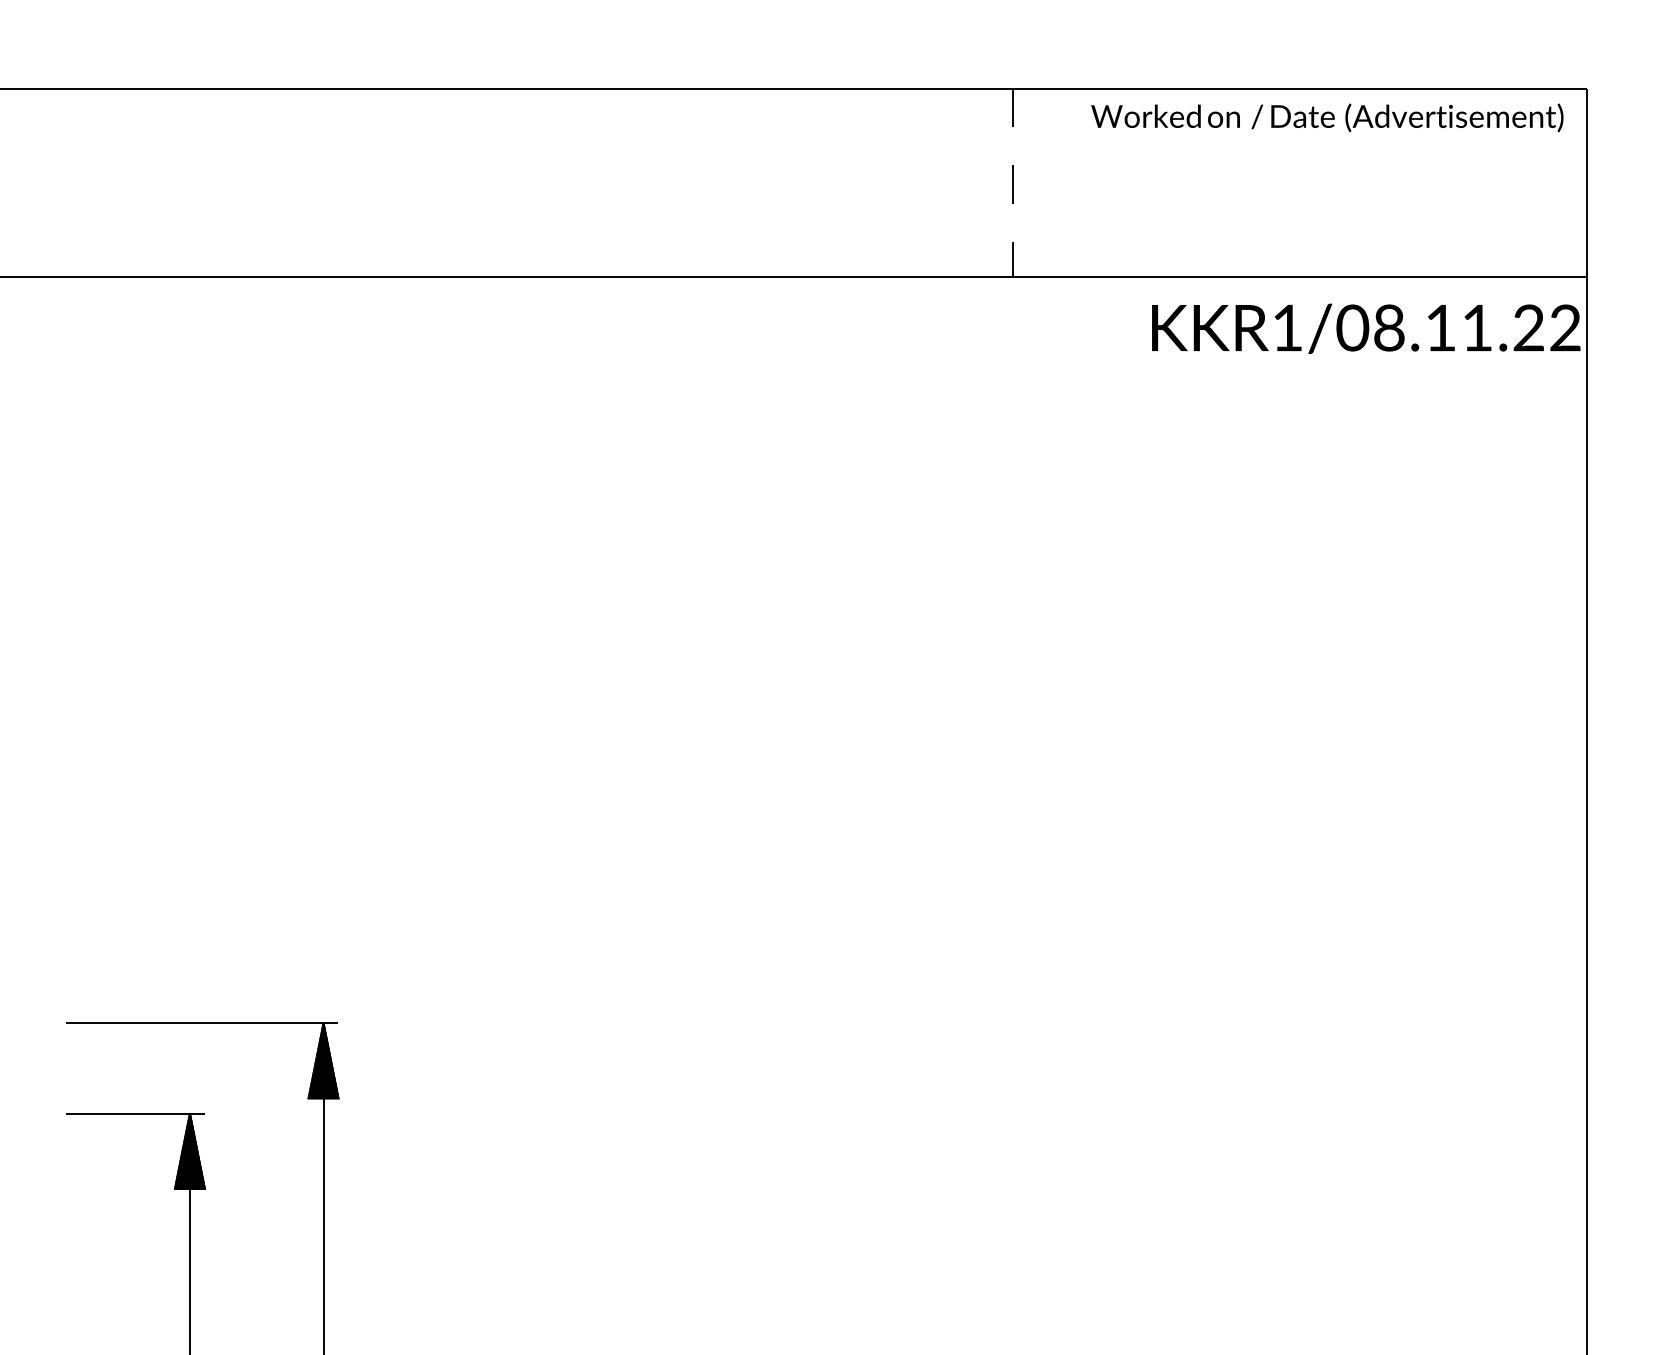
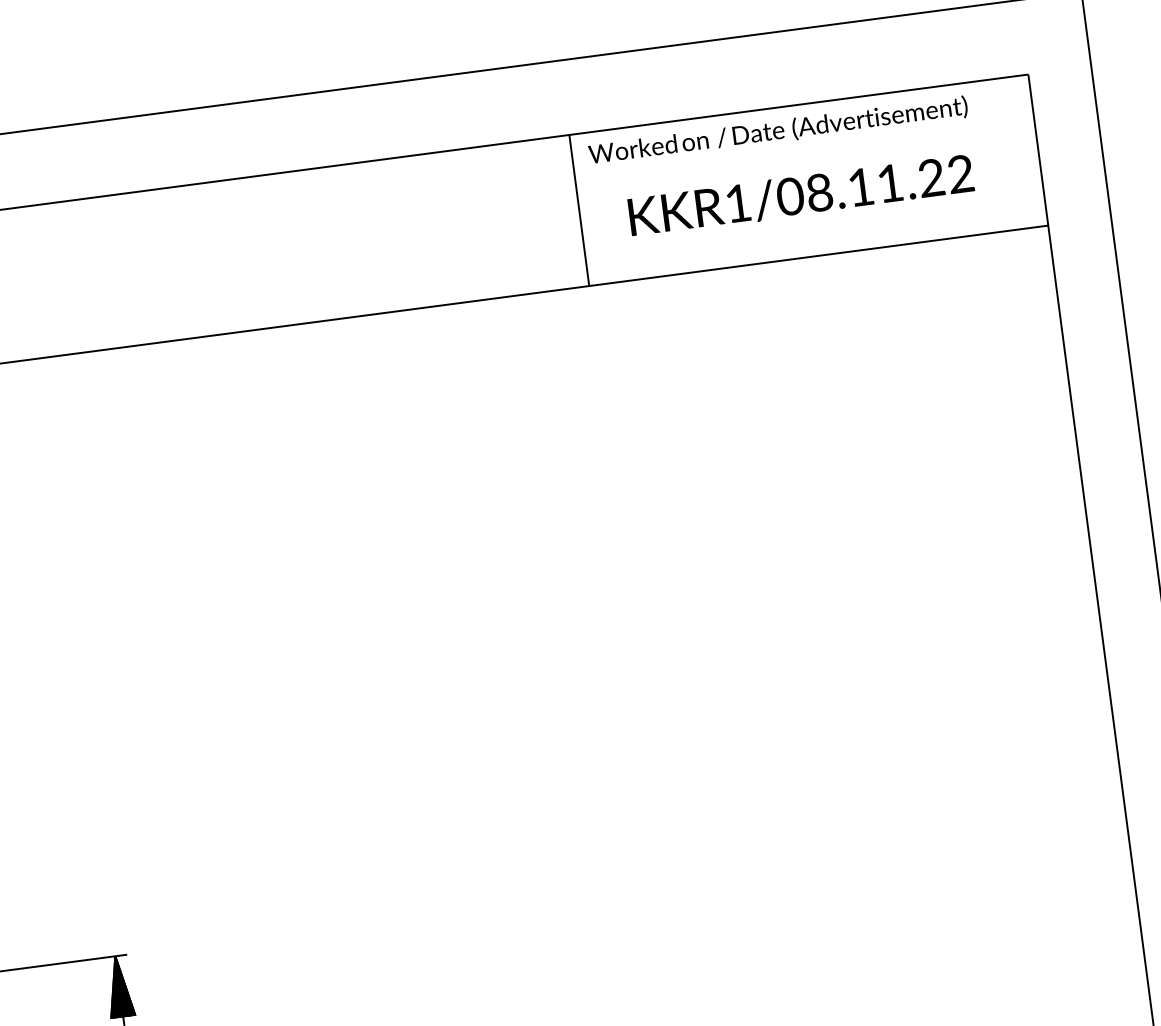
text: (1327, 117) -> (778, 130), moved
line: (1013, 183) -> (579, 210), dashed -> solid
text: (1366, 328) -> (801, 195), moved

